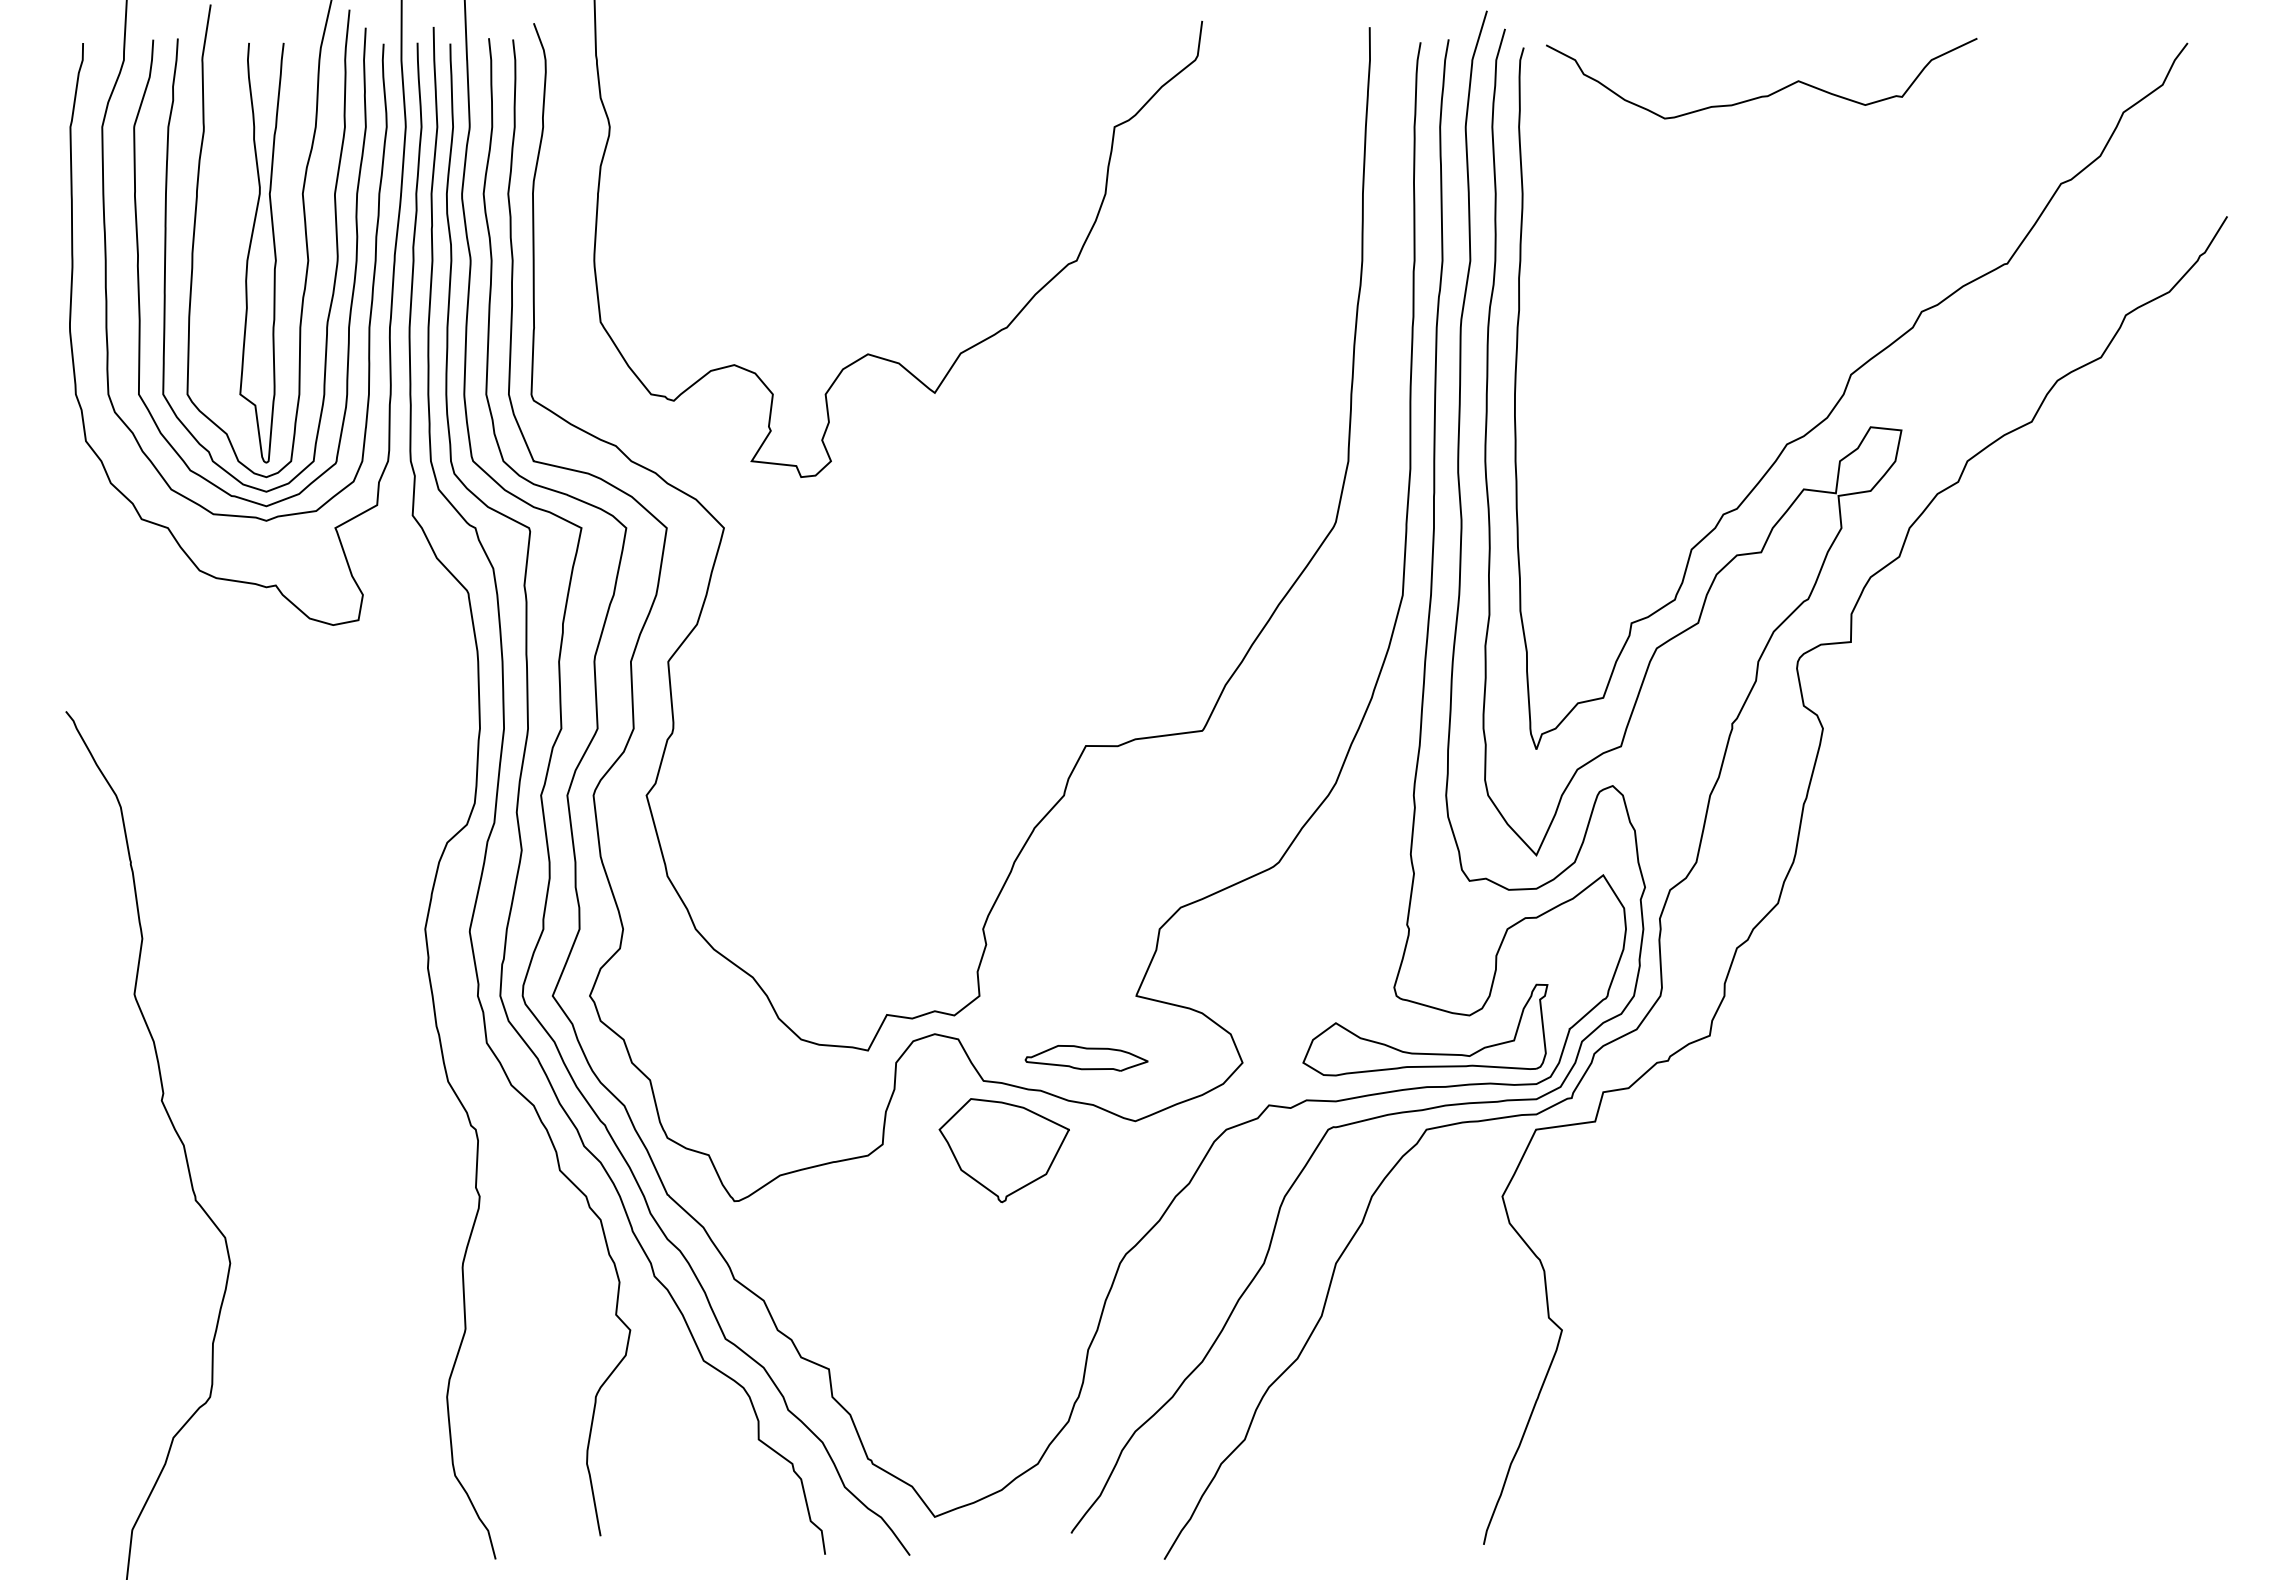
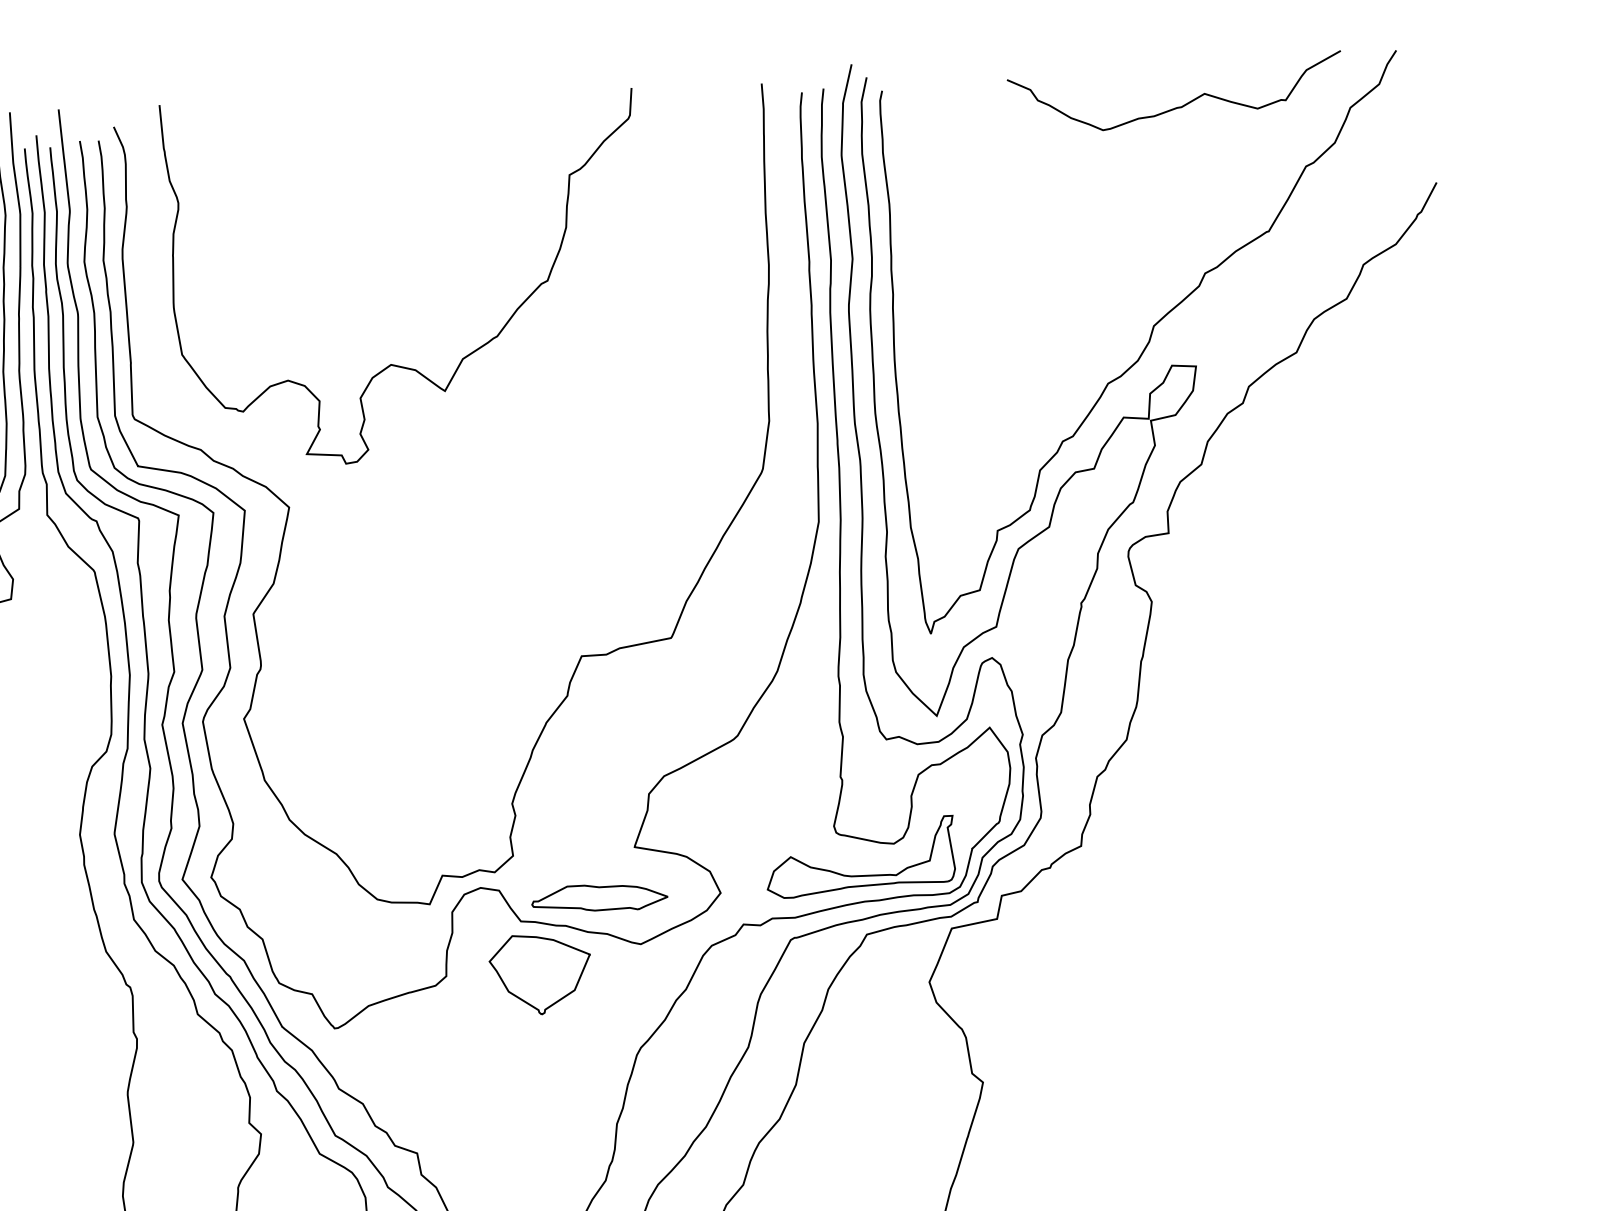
curve: (1762, 95) -> (1177, 106), moved
part: (1086, 1058) -> (599, 898), size x1.43

